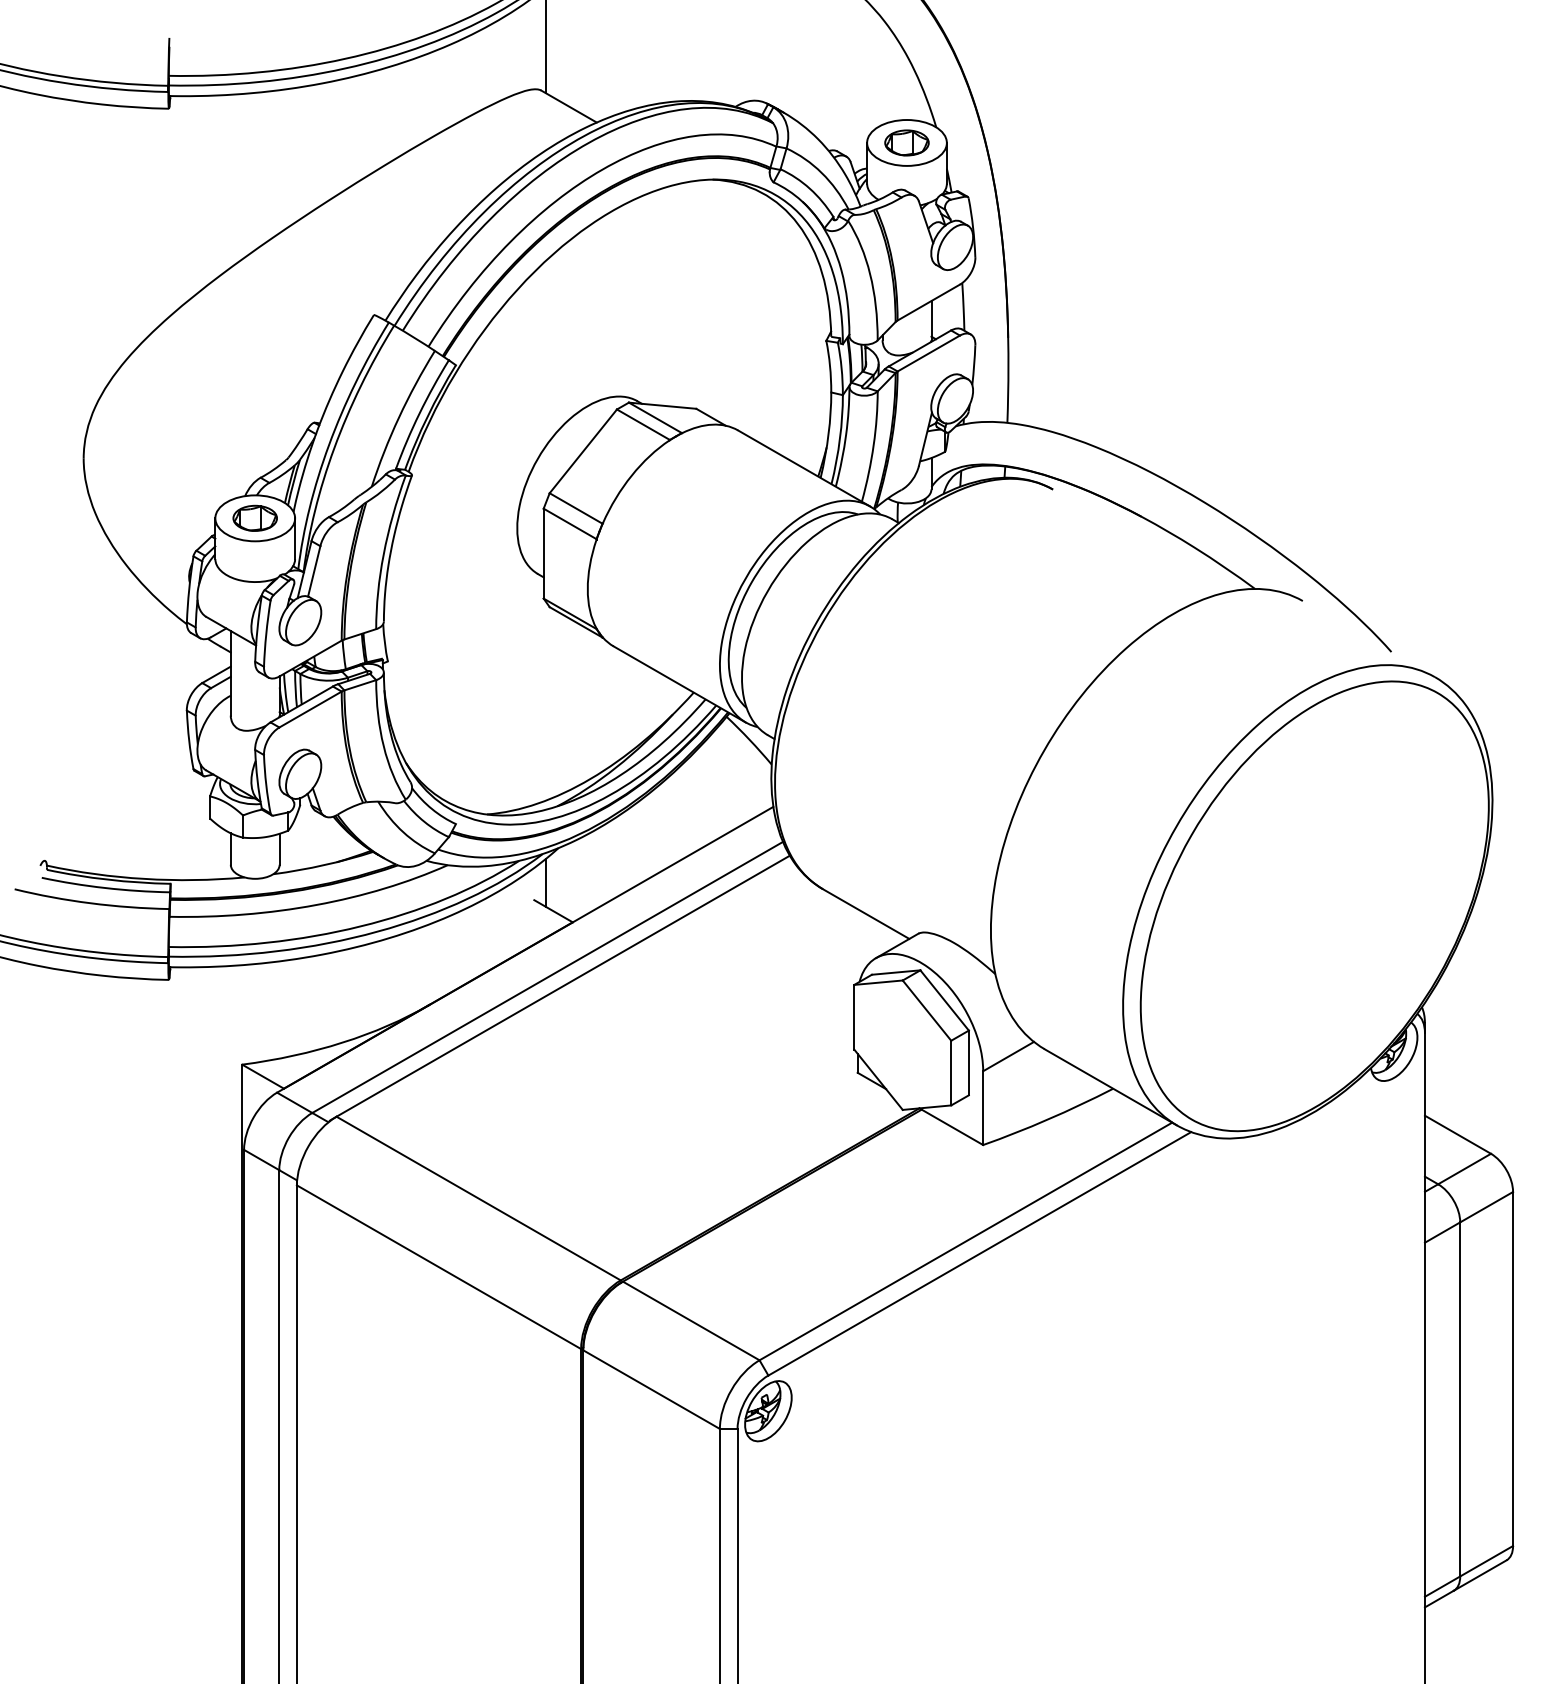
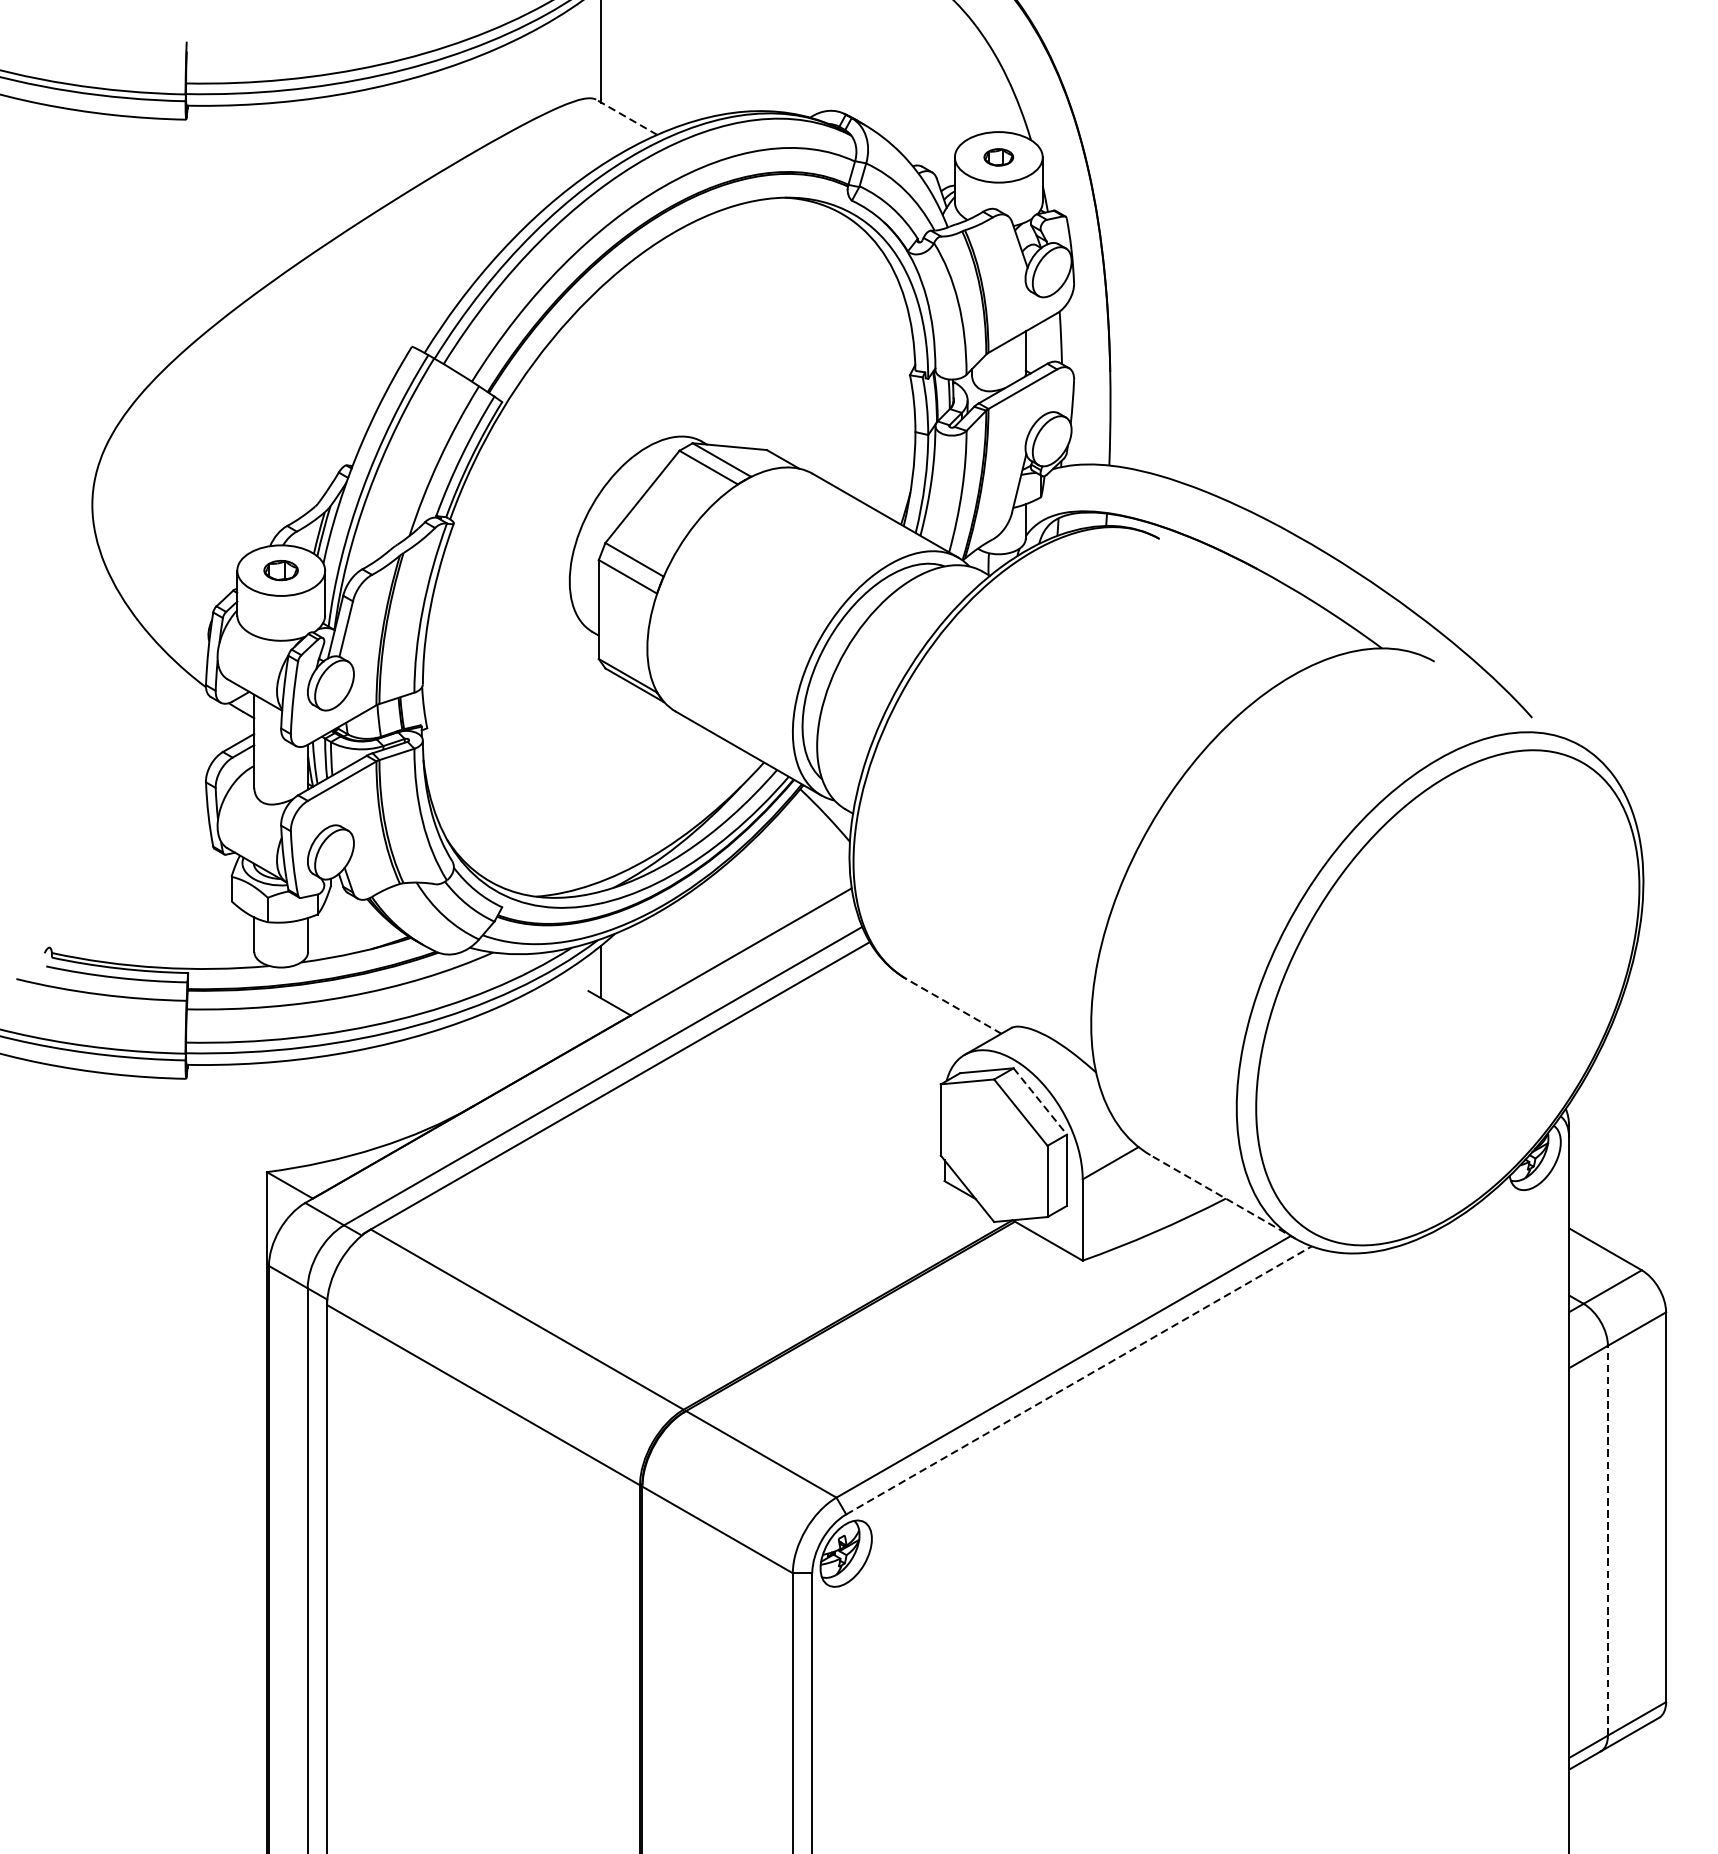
line: (568, 106) -> (626, 117), solid -> dashed
part: (906, 142) -> (998, 156), size x0.6
part: (254, 517) -> (280, 569), size x0.7
line: (866, 914) -> (954, 1006), solid -> dashed
line: (944, 1000) -> (1040, 1101), solid -> dashed
line: (1110, 1087) -> (1222, 1197), solid -> dashed
line: (979, 1253) -> (1078, 1380), solid -> dashed
line: (1460, 1398) -> (1608, 1539), solid -> dashed

